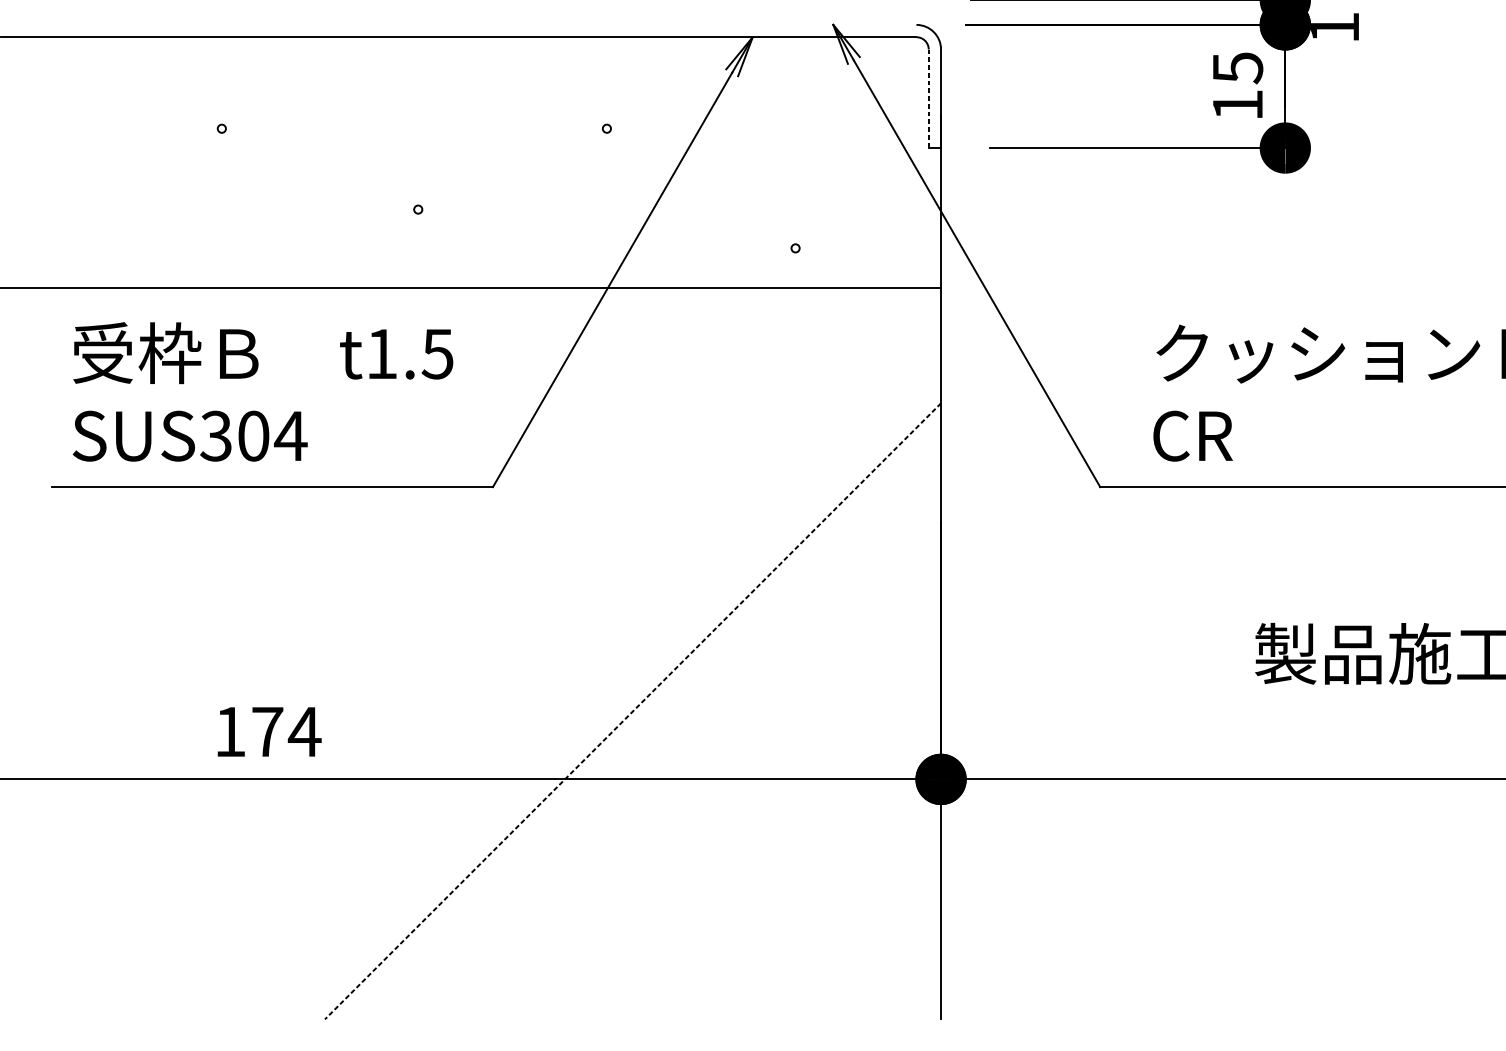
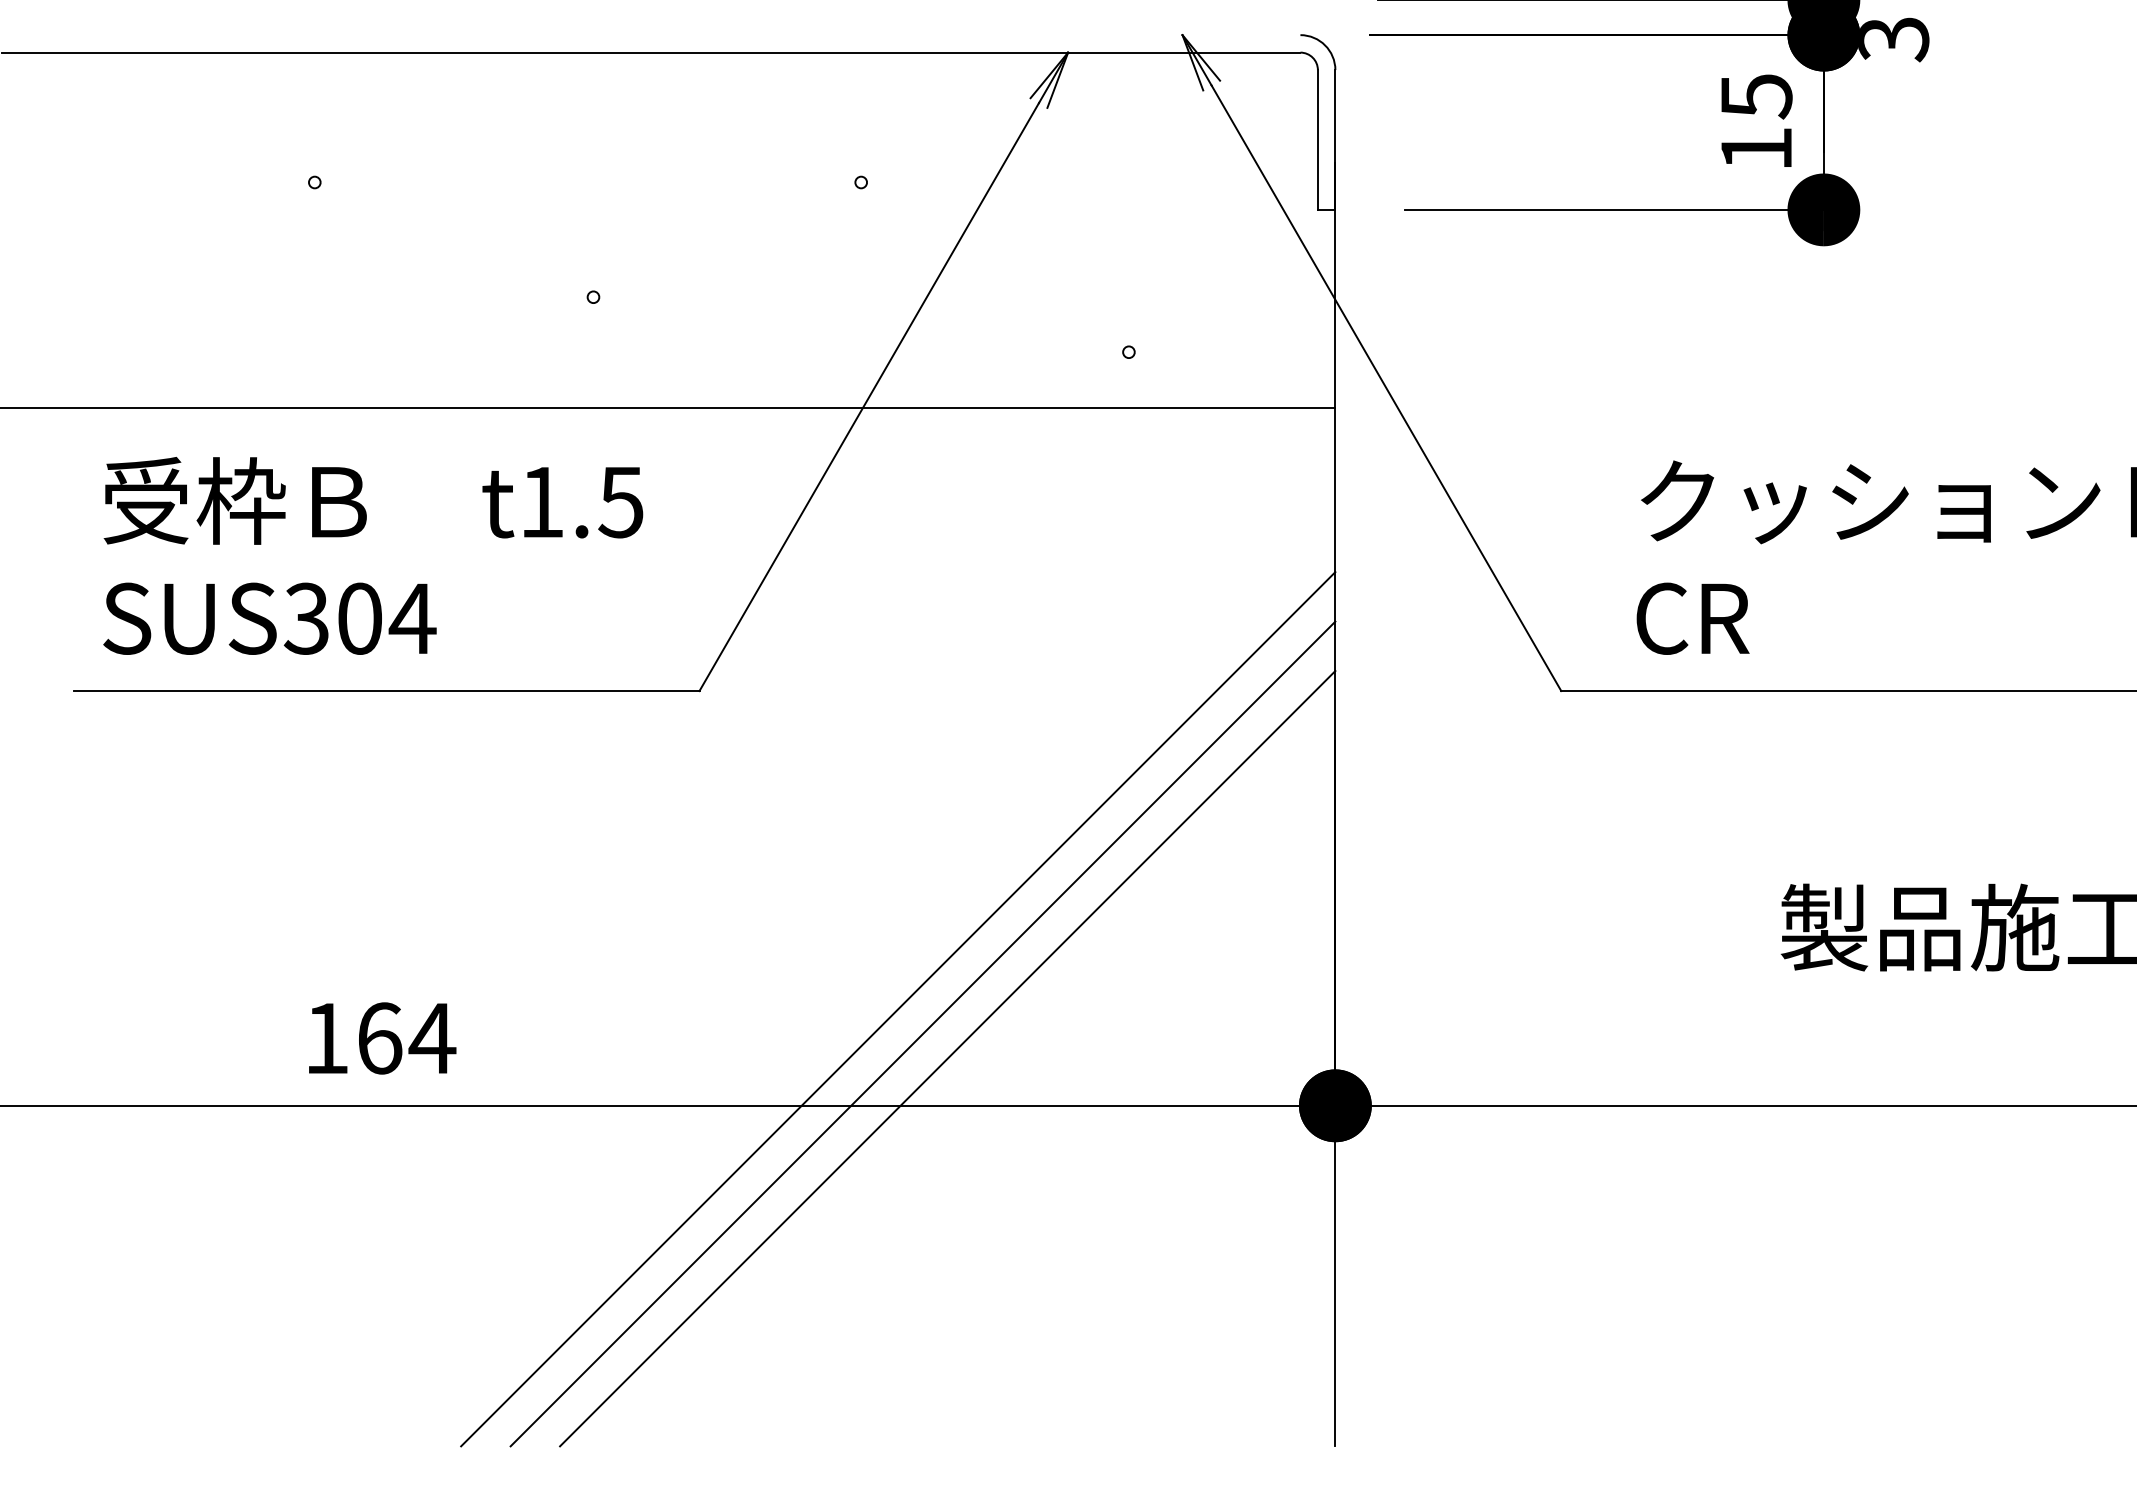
text: (1334, 27) -> (1893, 39), 1 -> 3
line: (928, 99) -> (1317, 140), dashed -> solid
line: (632, 711) -> (897, 1009), dashed -> solid
line: (650, 728) -> (922, 1033), added
text: (268, 731) -> (380, 1038), 174 -> 164
line: (667, 746) -> (947, 1058), added

